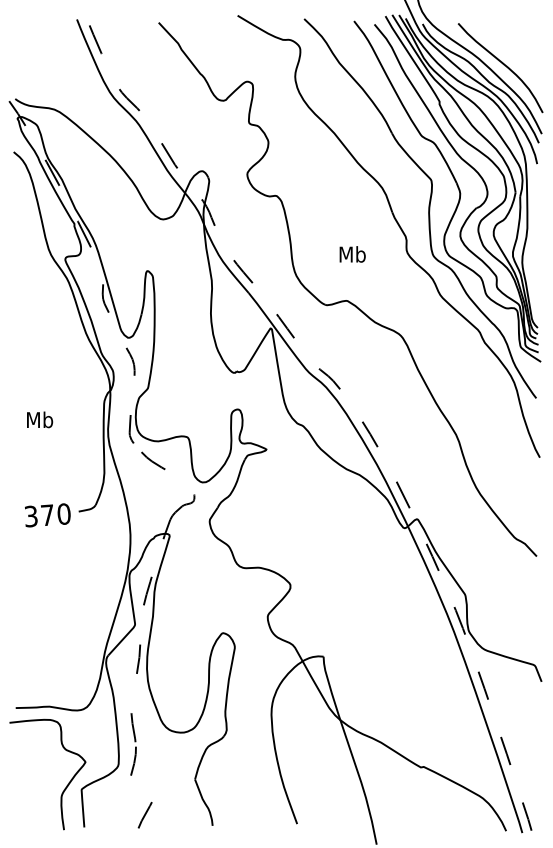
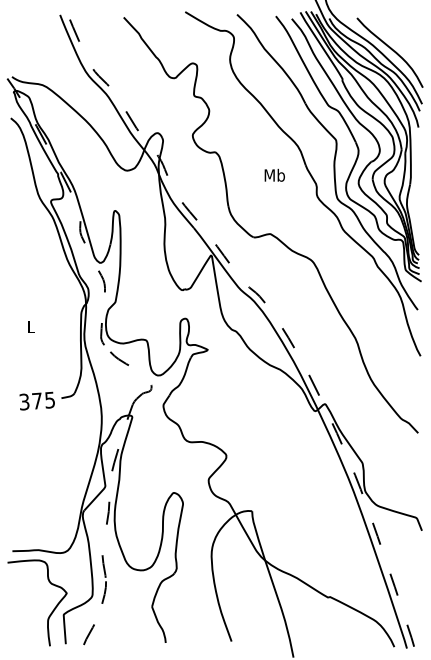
text: (352, 254) -> (274, 175), moved
text: (40, 419) -> (31, 326), Mb -> L
text: (63, 514) -> (49, 400), 370 -> 375
line: (144, 814) -> (88, 634), moved

